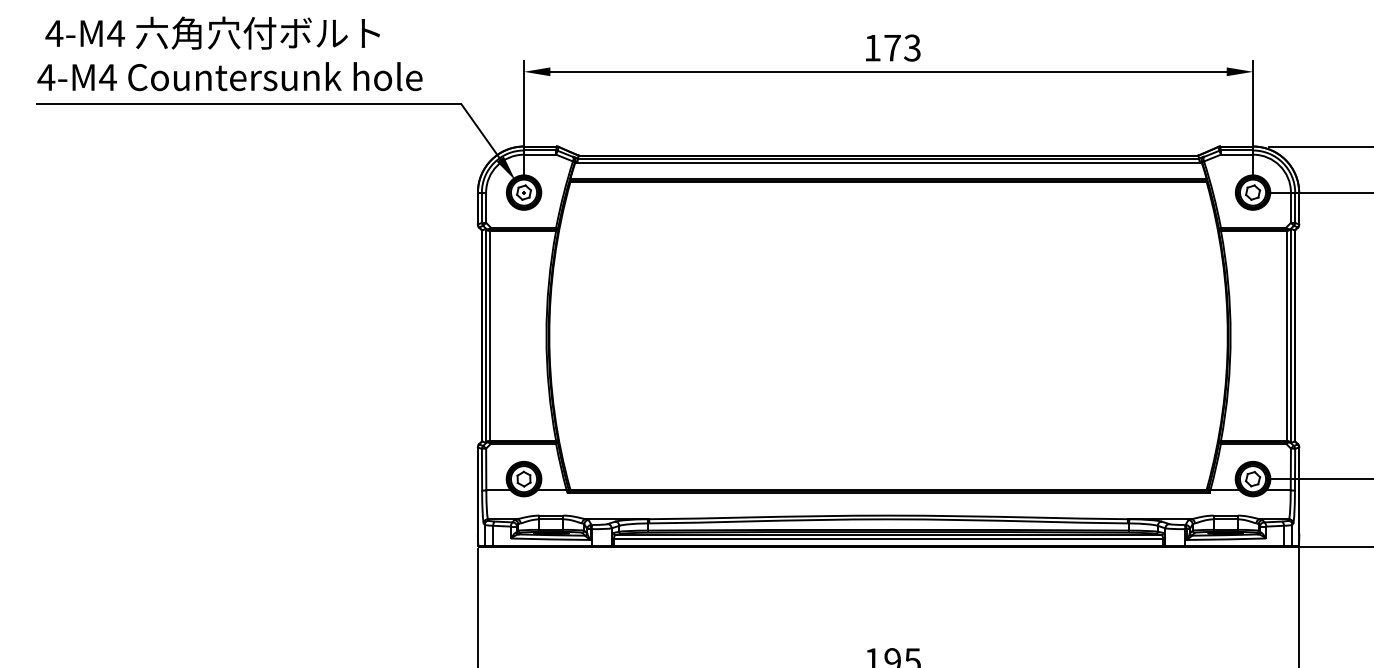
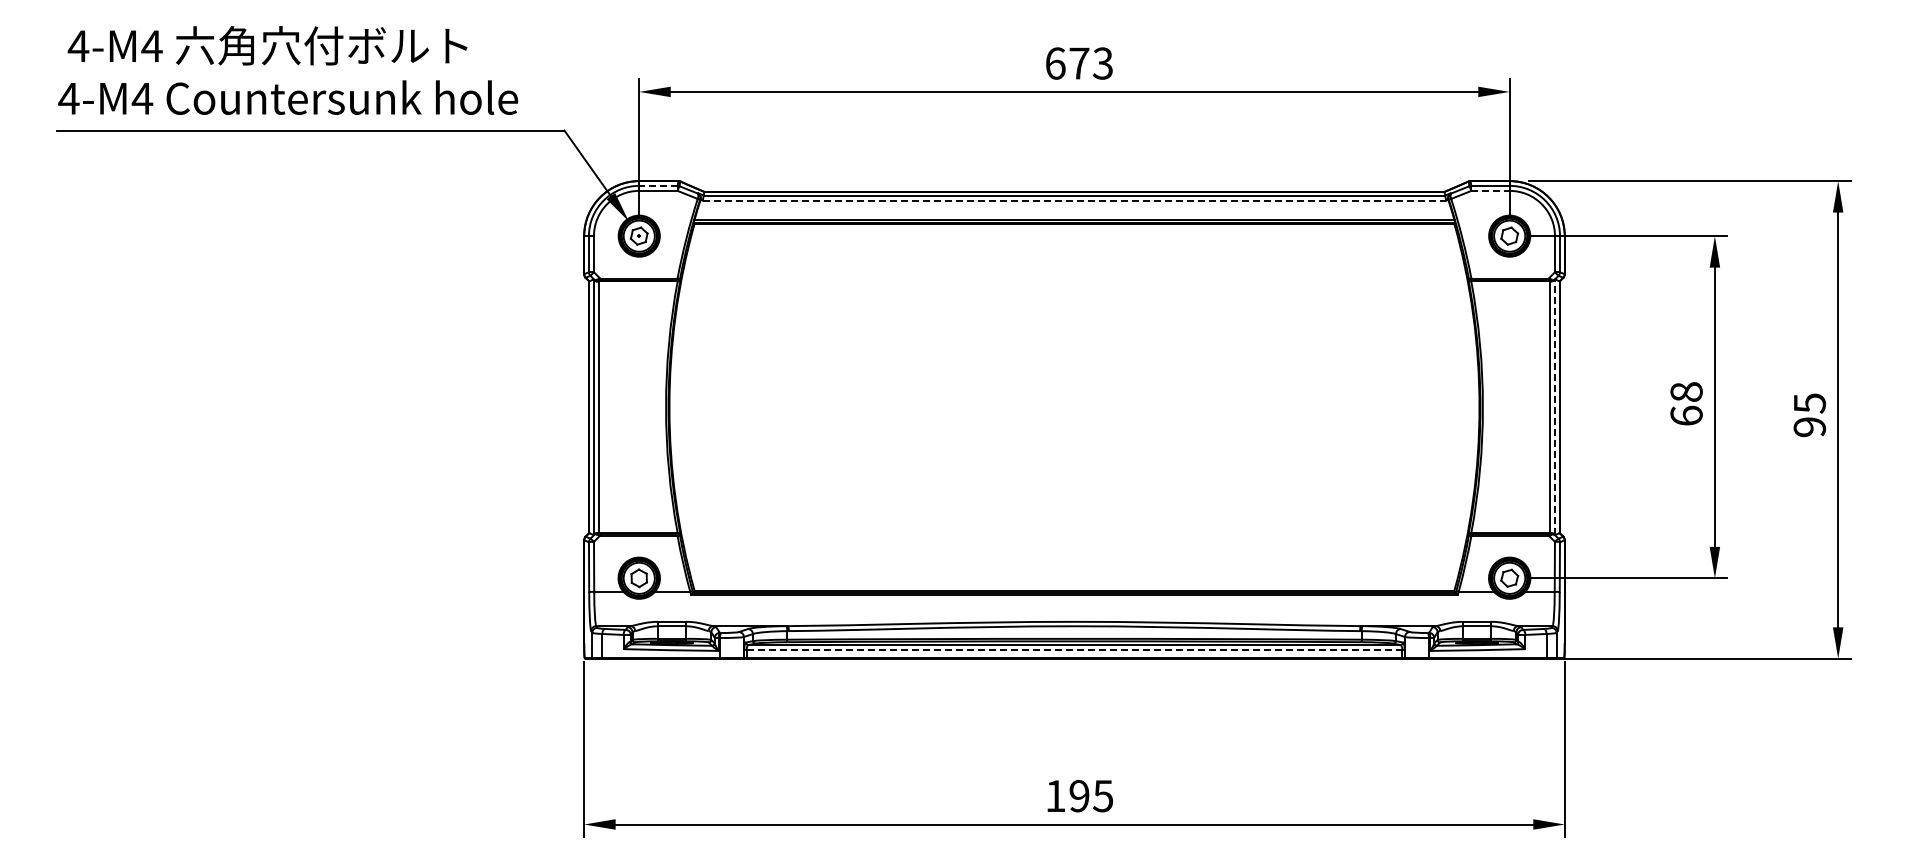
text: (872, 48) -> (1055, 63), 173 -> 673
line: (539, 150) -> (657, 185), solid -> dashed
line: (1237, 154) -> (1491, 190), solid -> dashed
line: (888, 162) -> (1074, 200), solid -> dashed
line: (1291, 336) -> (1555, 407), solid -> dashed
line: (888, 539) -> (1074, 650), solid -> dashed

